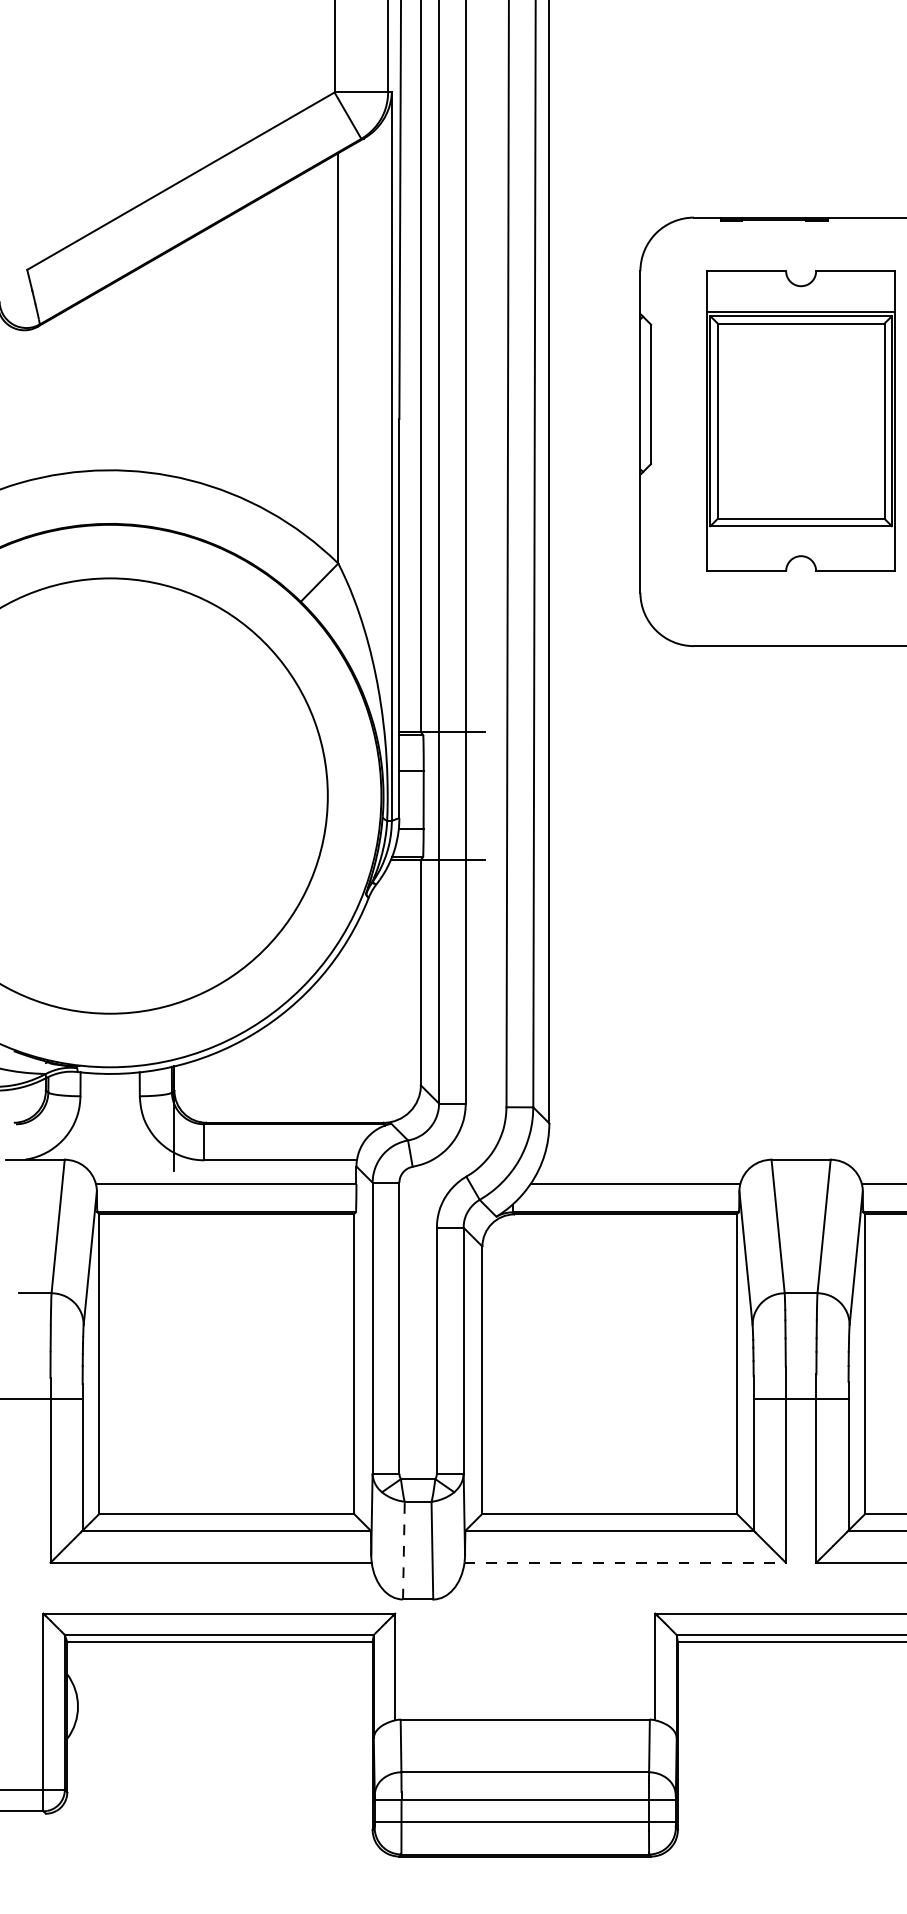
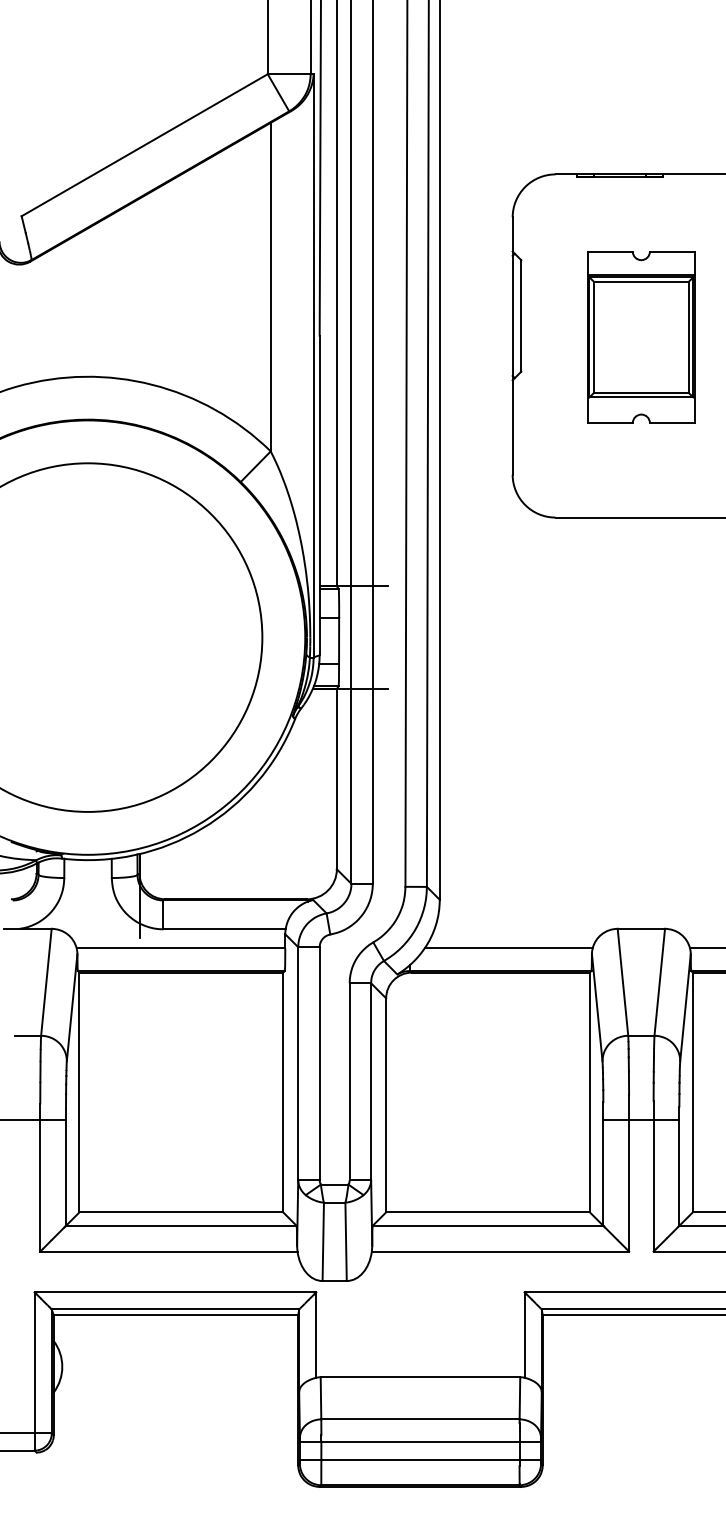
part: (800, 420) -> (640, 336), size x0.71
line: (403, 1550) -> (322, 1241), dashed -> solid
line: (625, 1562) -> (500, 1251), dashed -> solid

